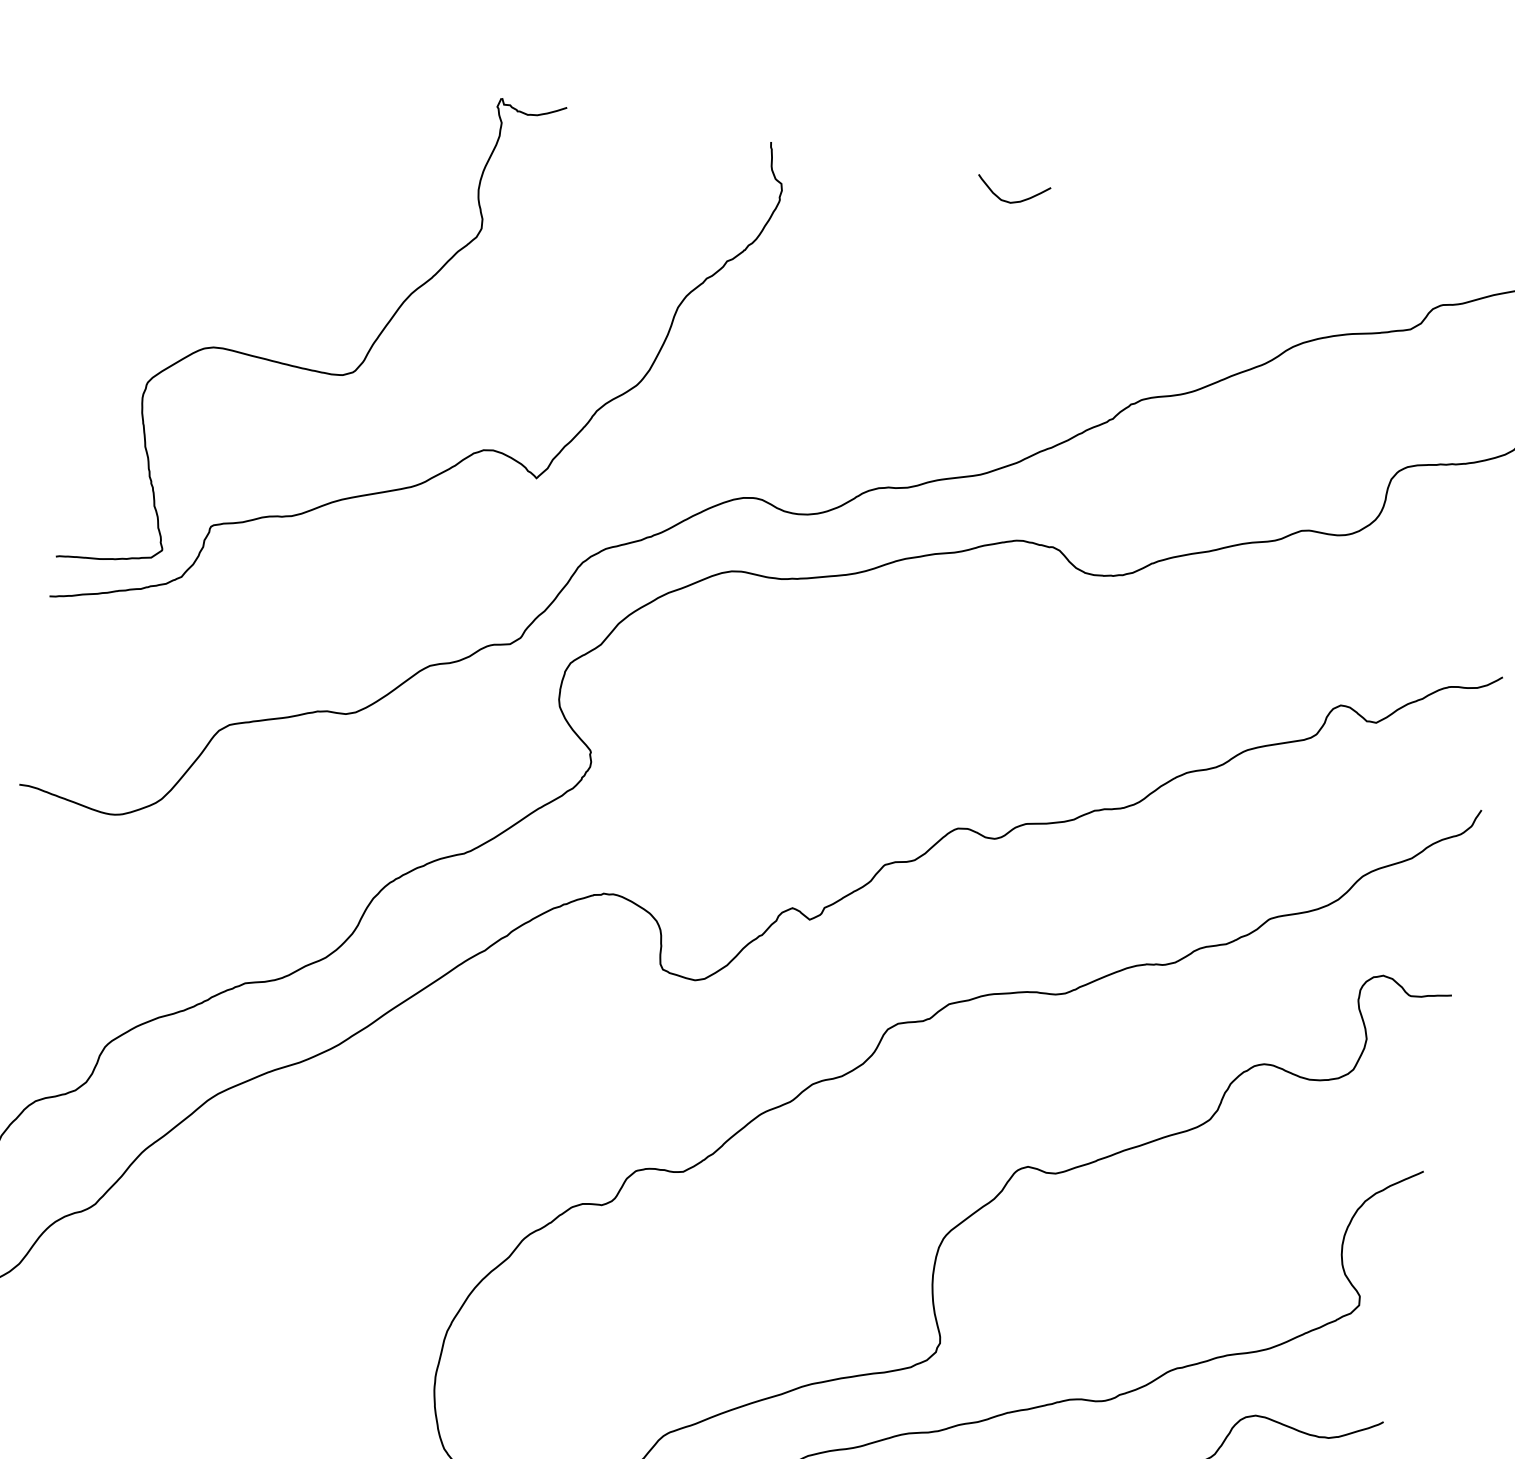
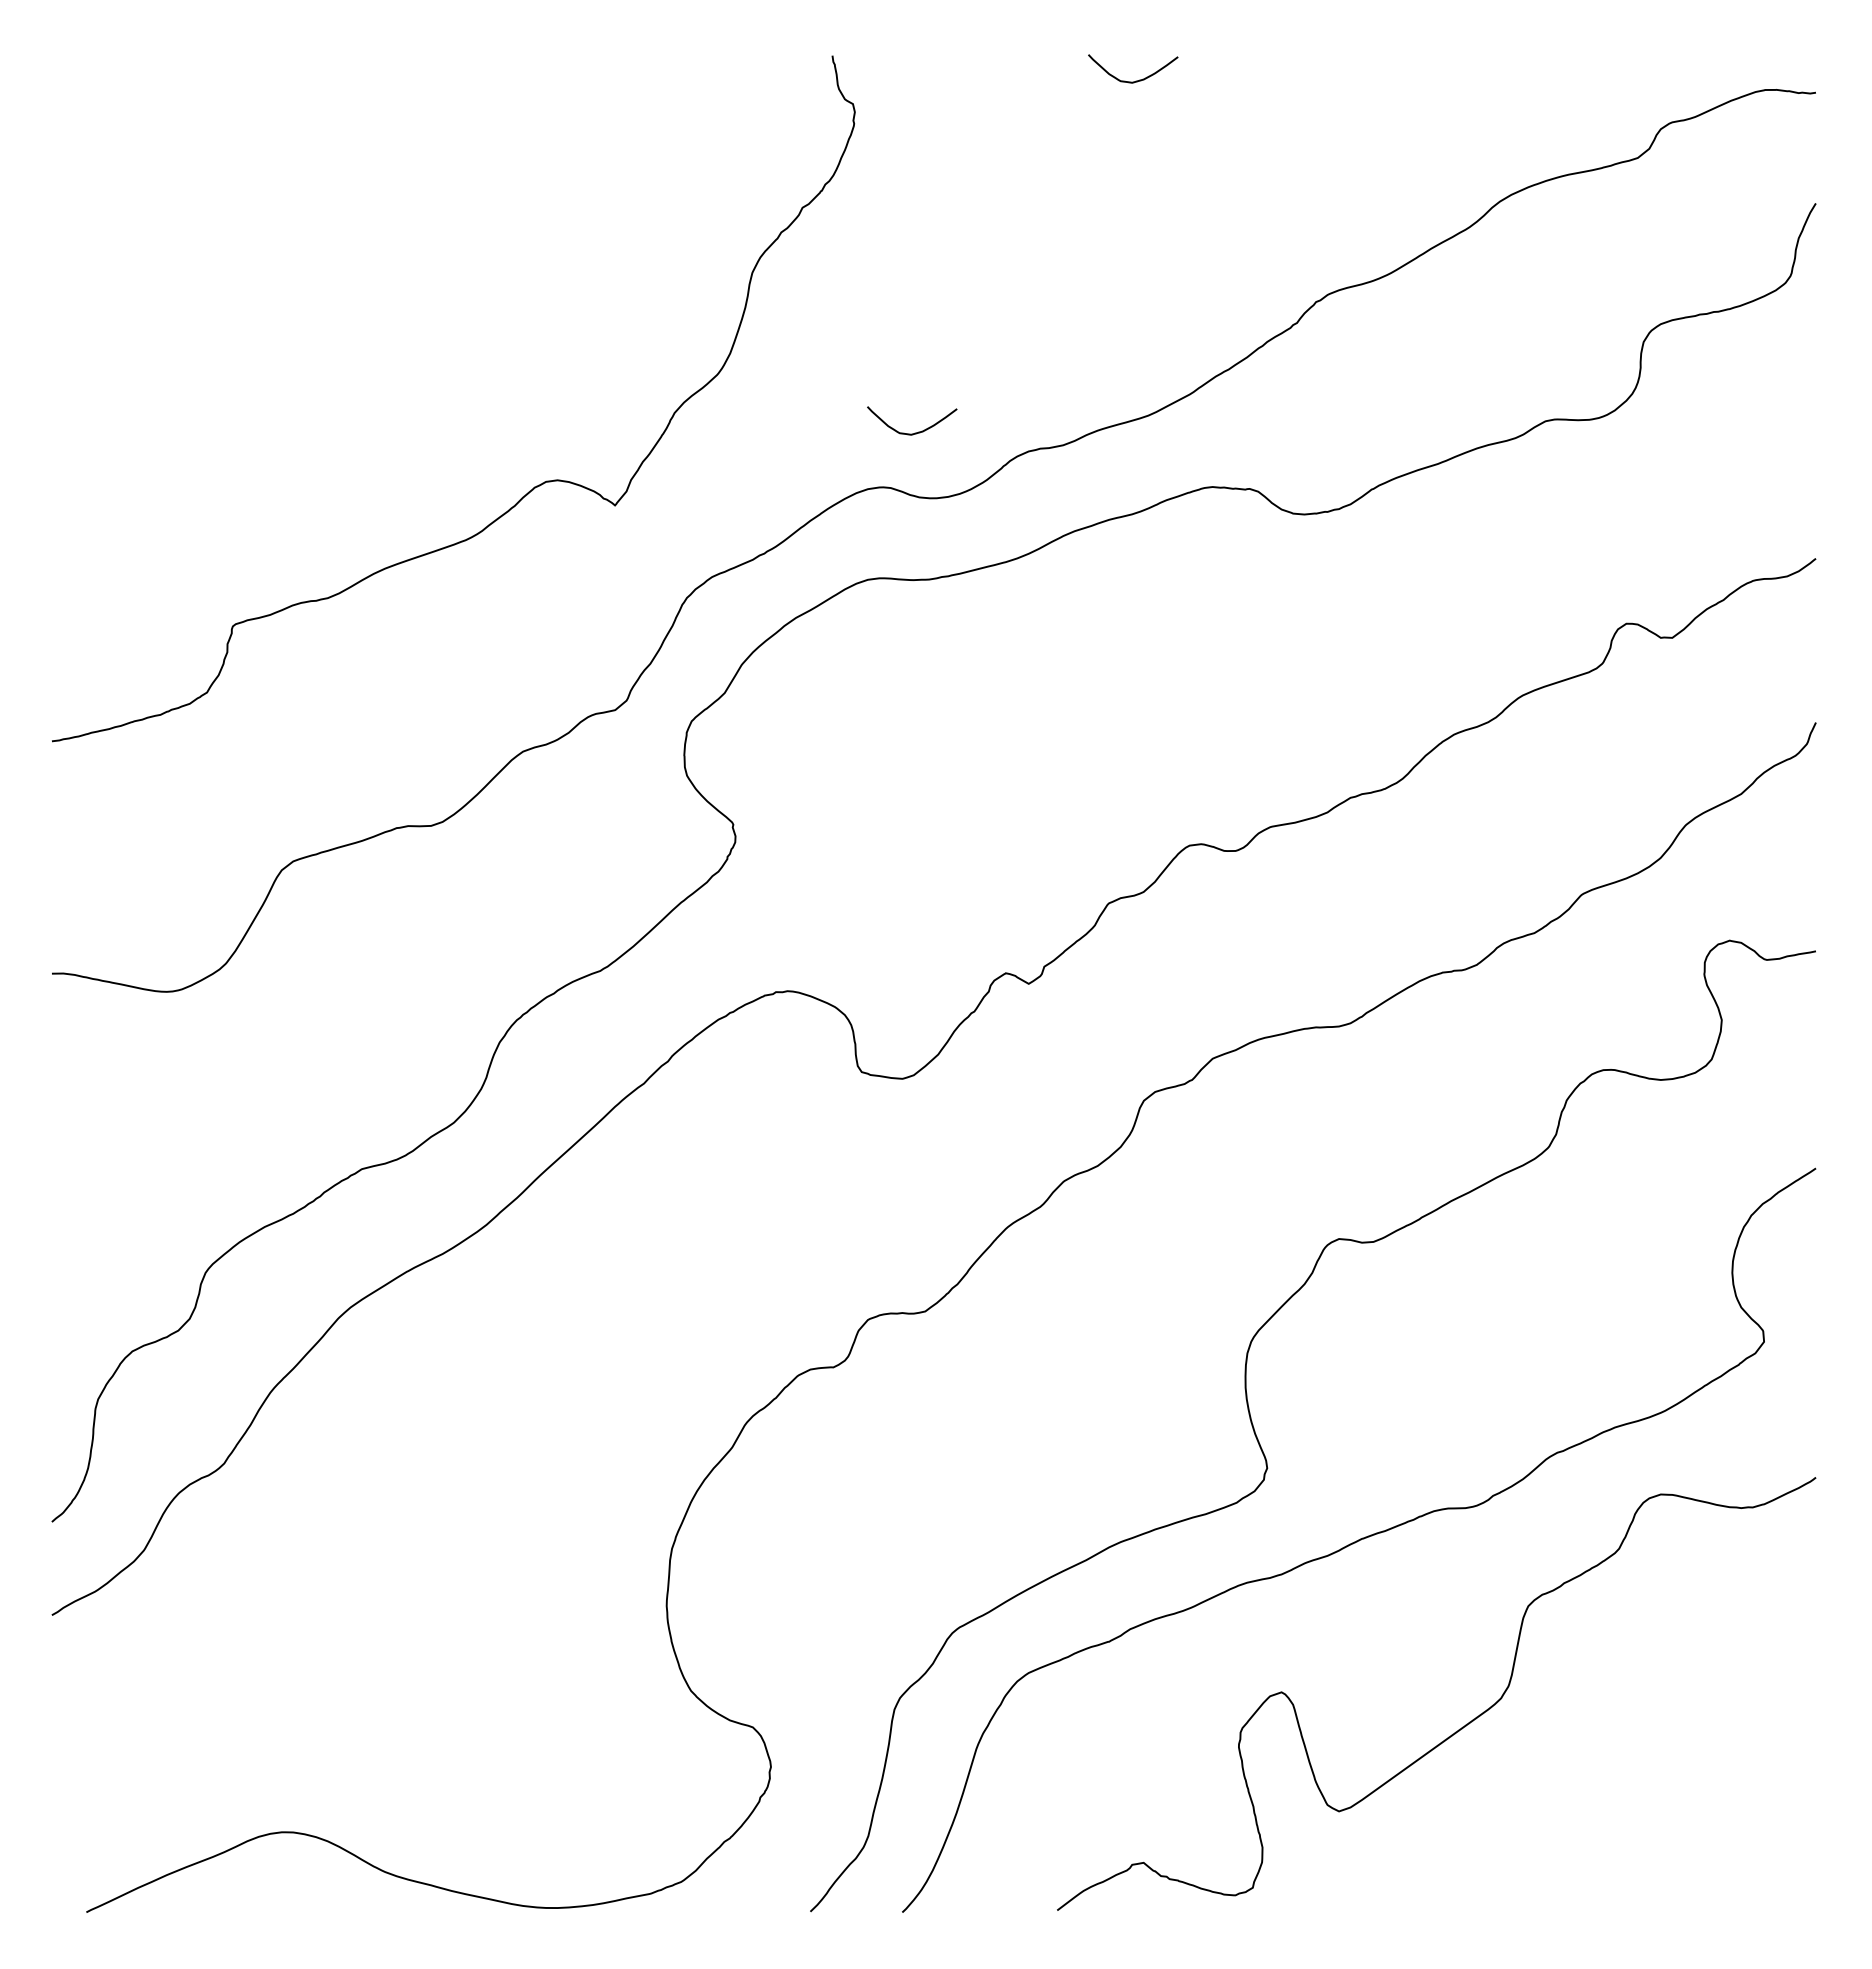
part: (305, 368) -> (315, 417), removed
curve: (789, 458) -> (915, 432), added

